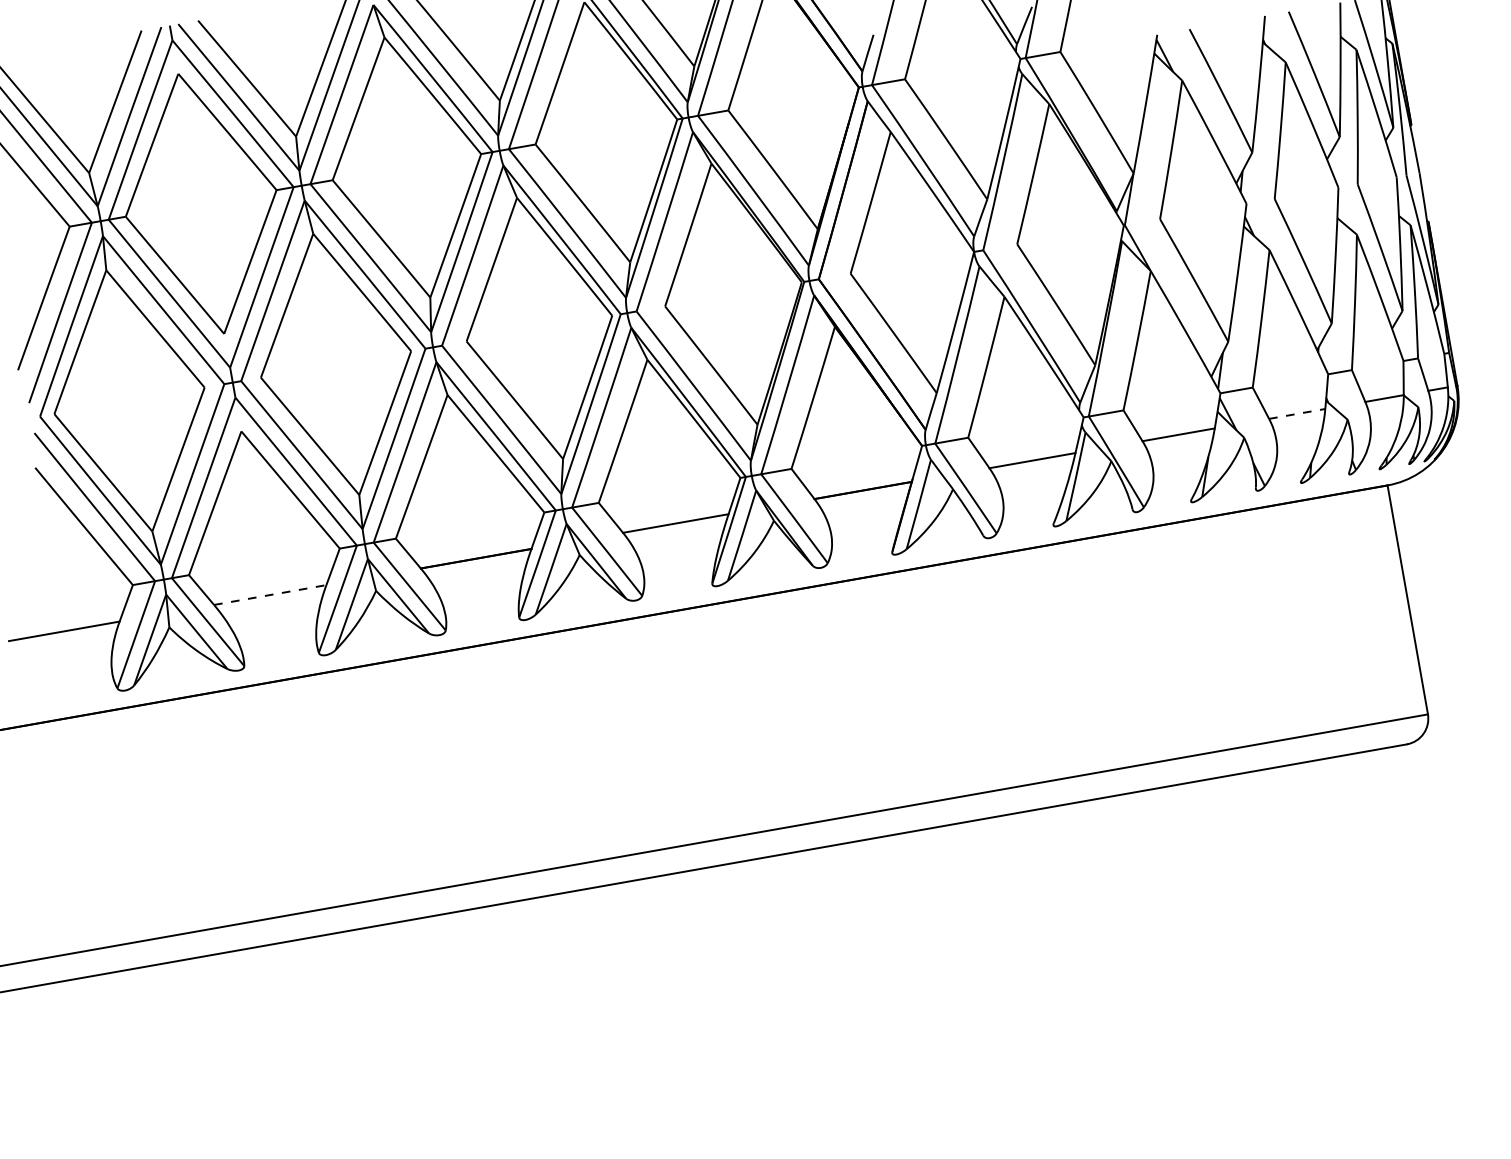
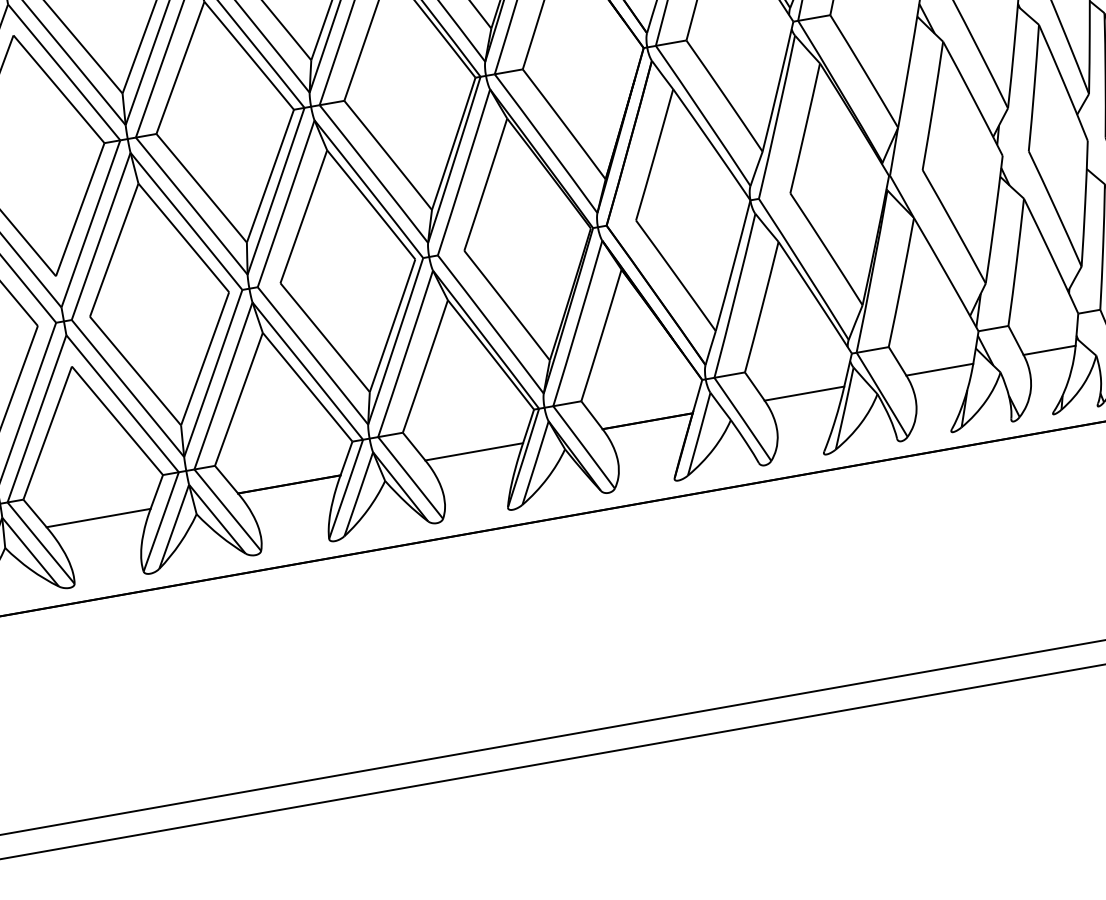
line: (1297, 413) -> (1049, 349), dashed -> solid
line: (270, 594) -> (98, 517), dashed -> solid

